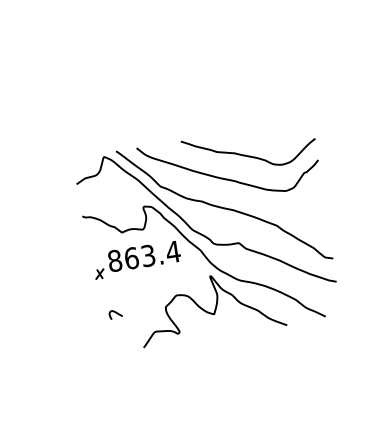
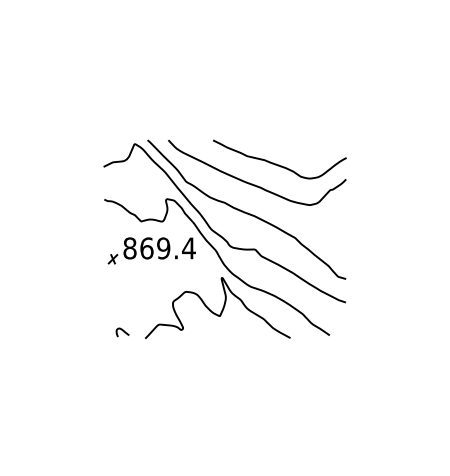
text: (148, 255) -> (163, 248), 863.4 -> 869.4
curve: (115, 313) -> (122, 331), moved

